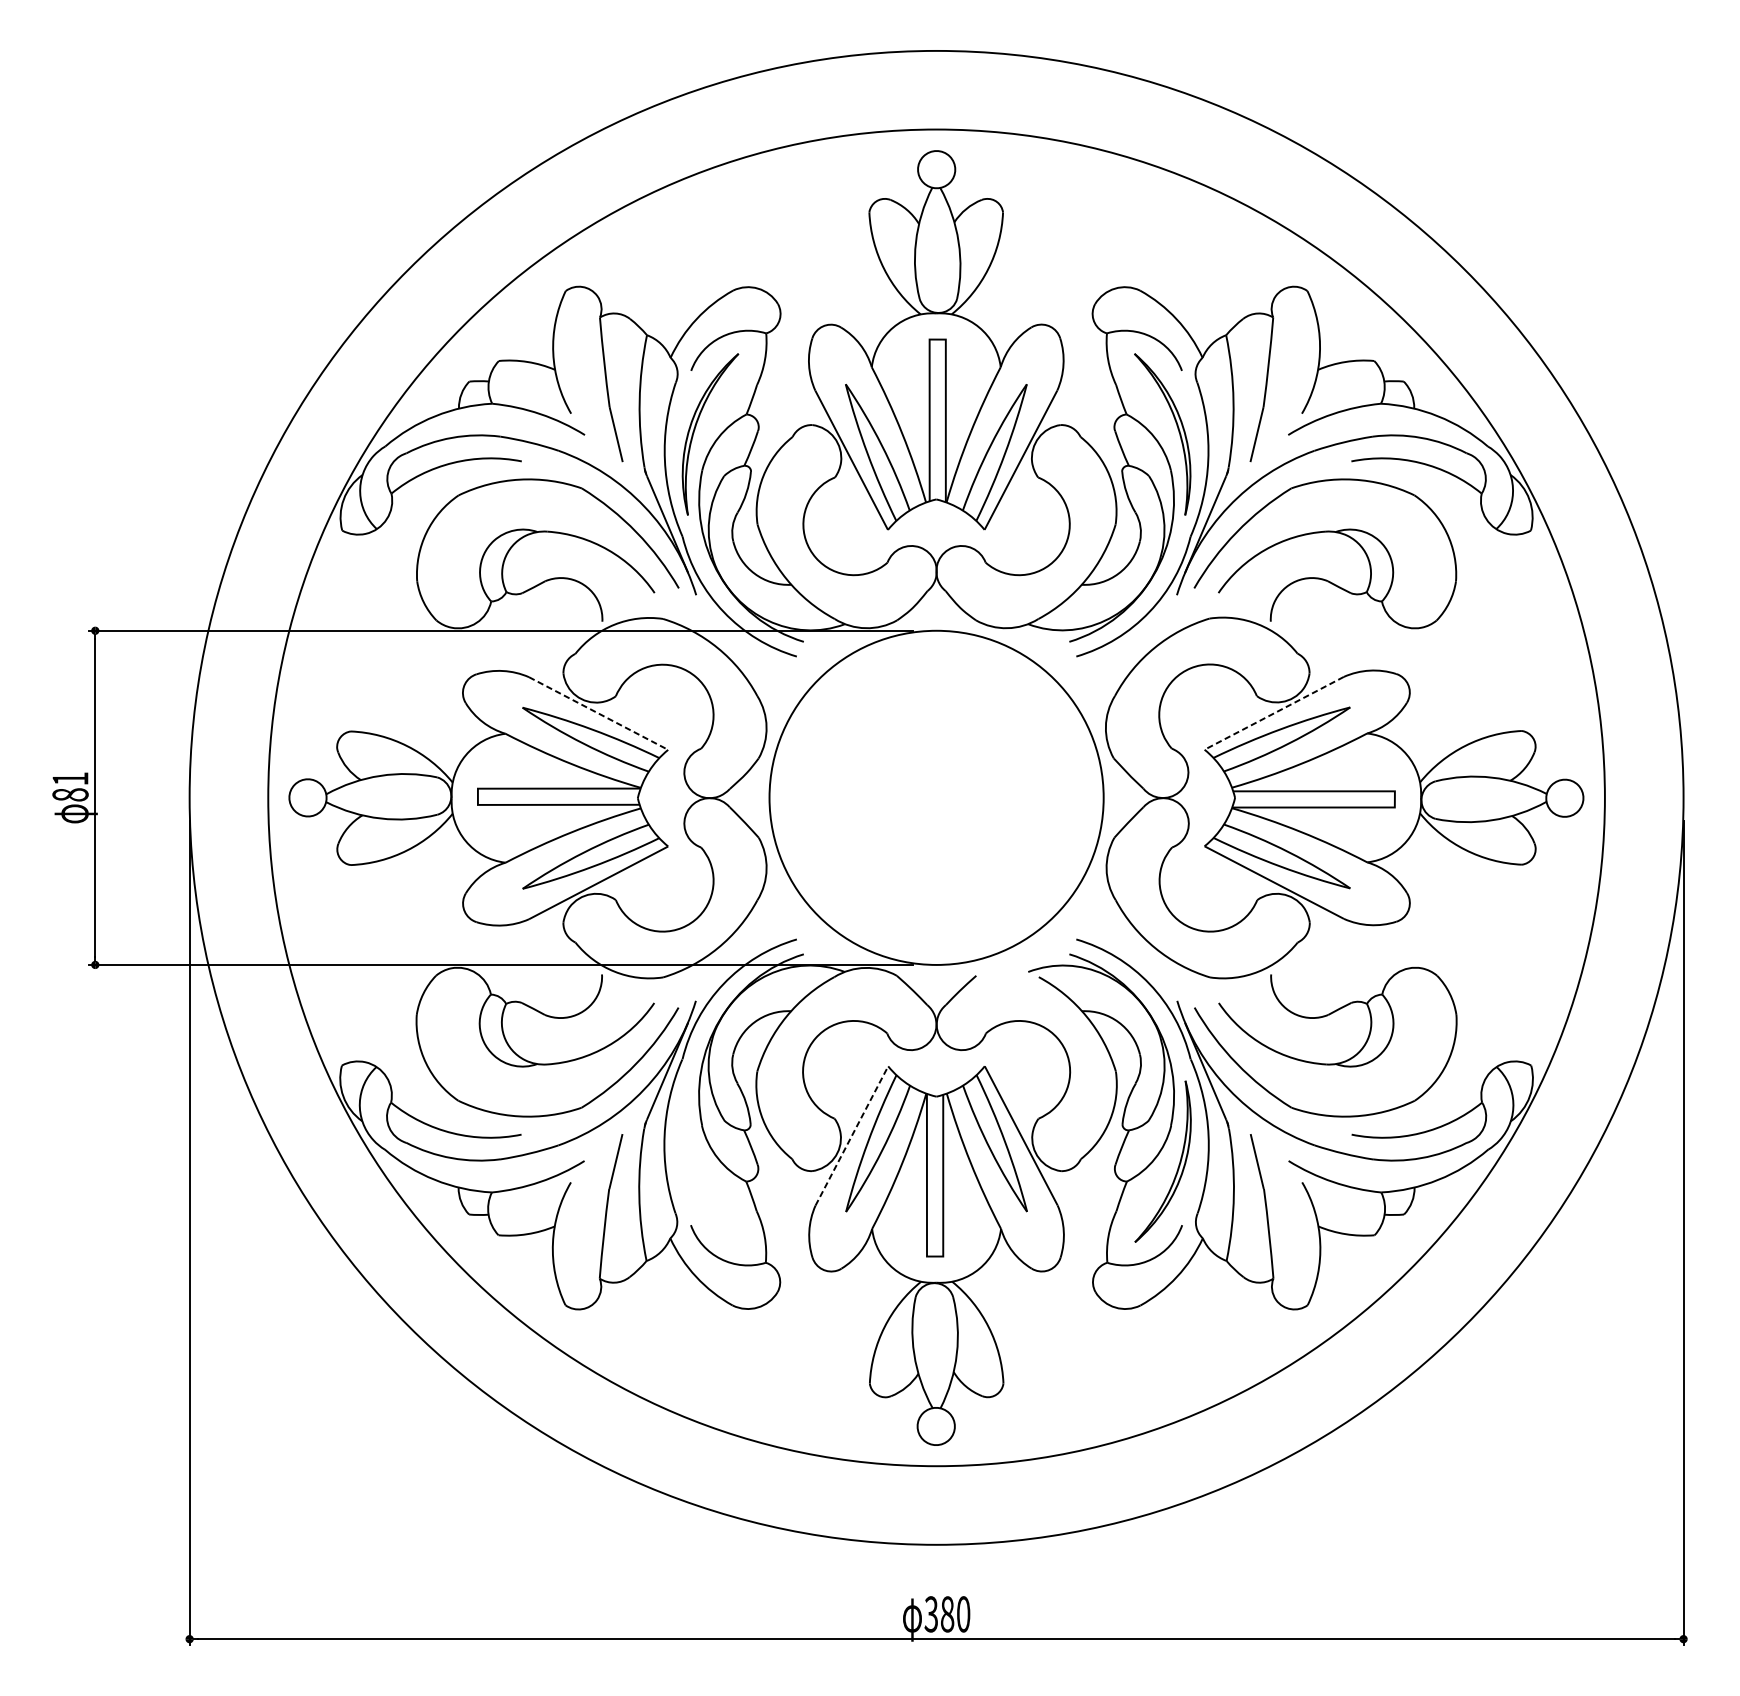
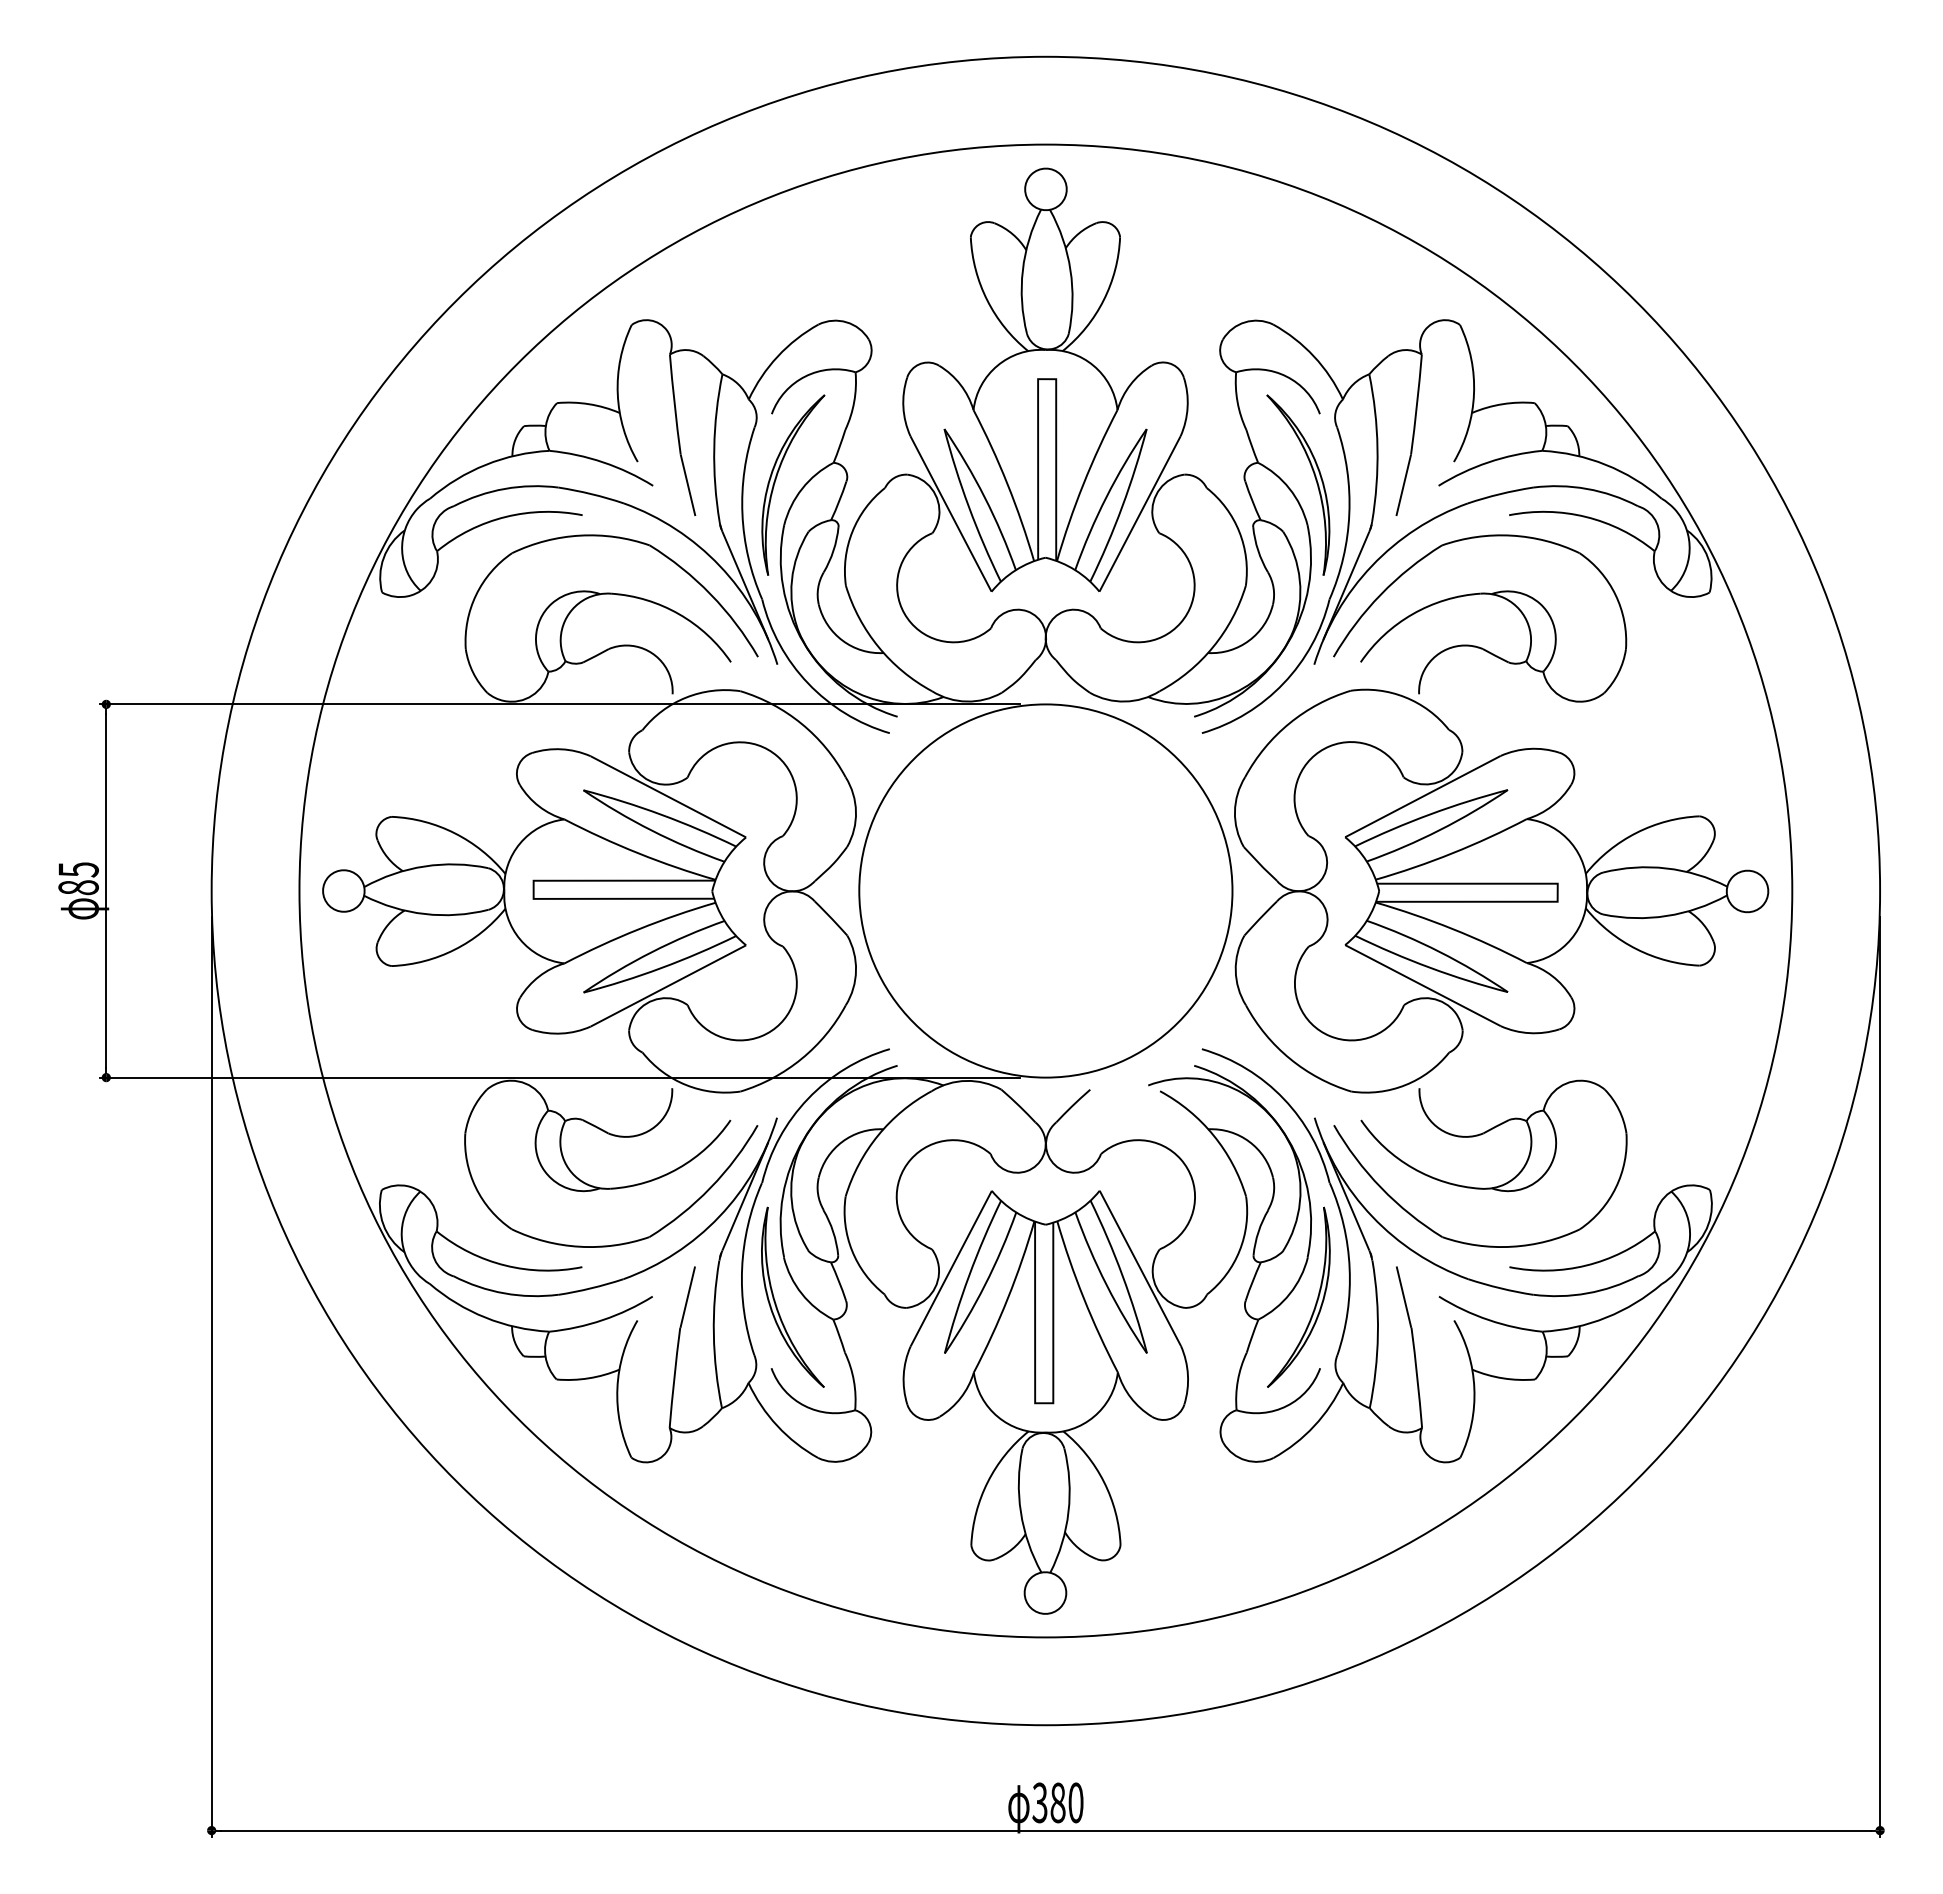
line: (598, 713) -> (668, 796), dashed -> solid
line: (1273, 713) -> (1422, 796), dashed -> solid
text: (70, 778) -> (78, 869), 81 -> 85
line: (852, 1135) -> (951, 1268), dashed -> solid
part: (694, 1164) -> (775, 1300), added

